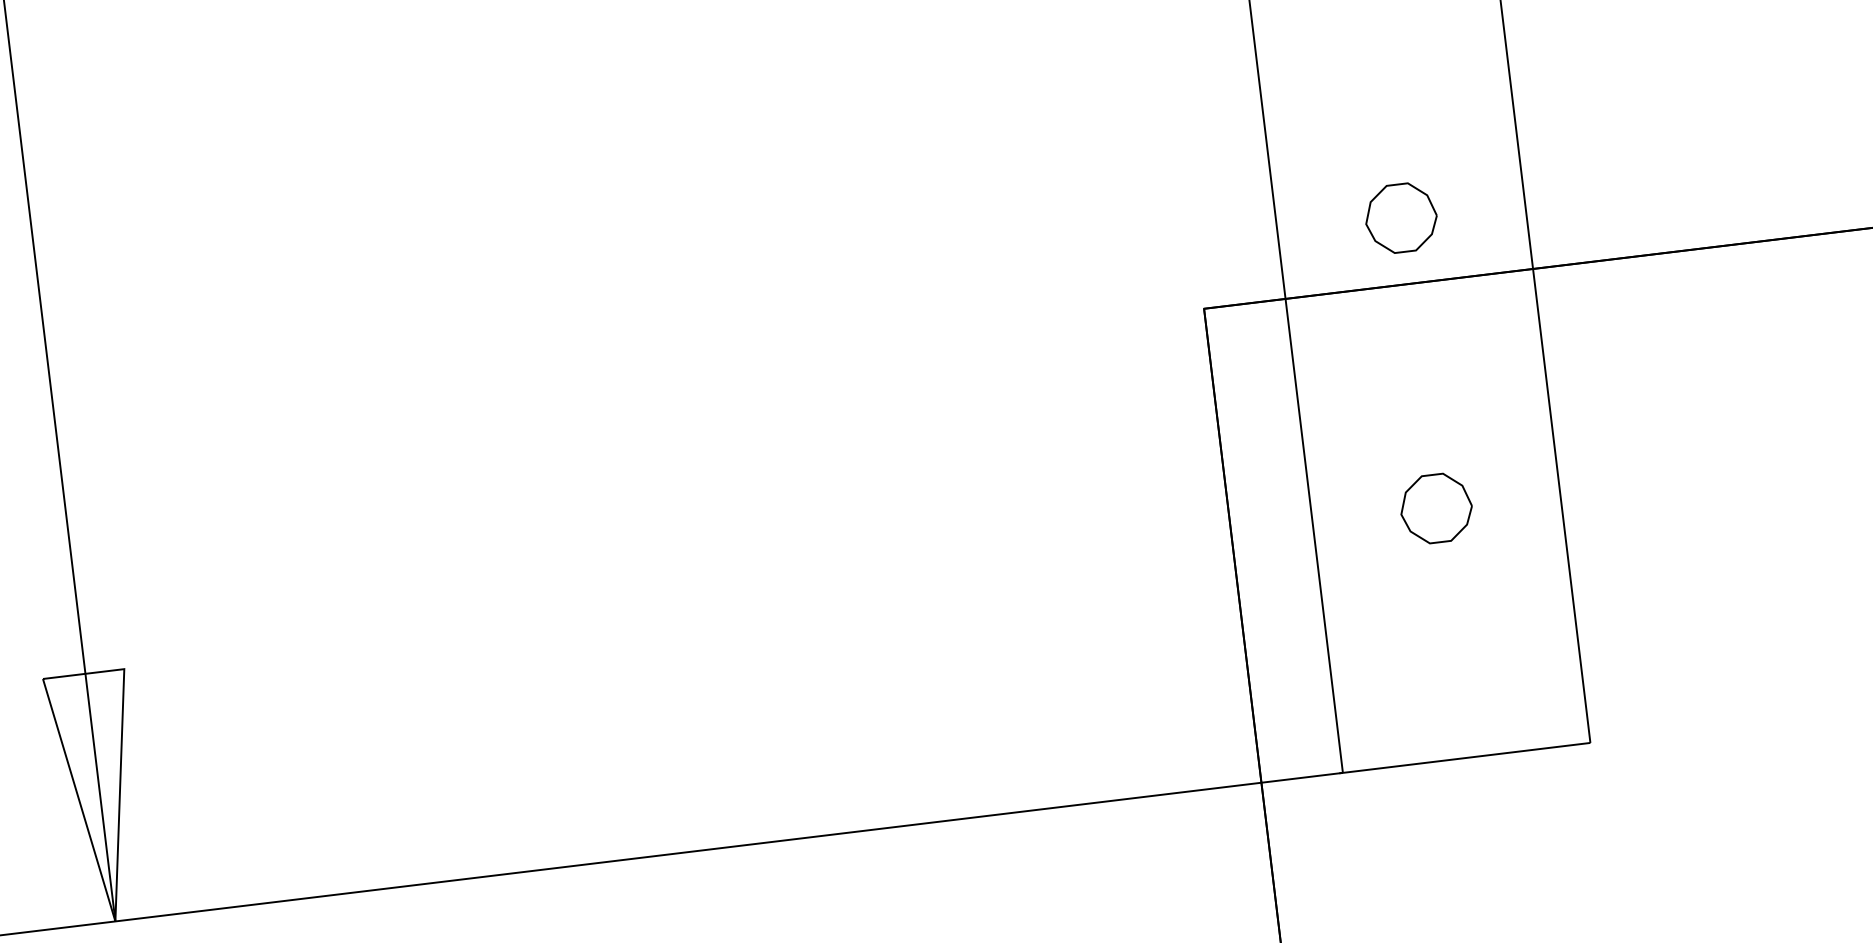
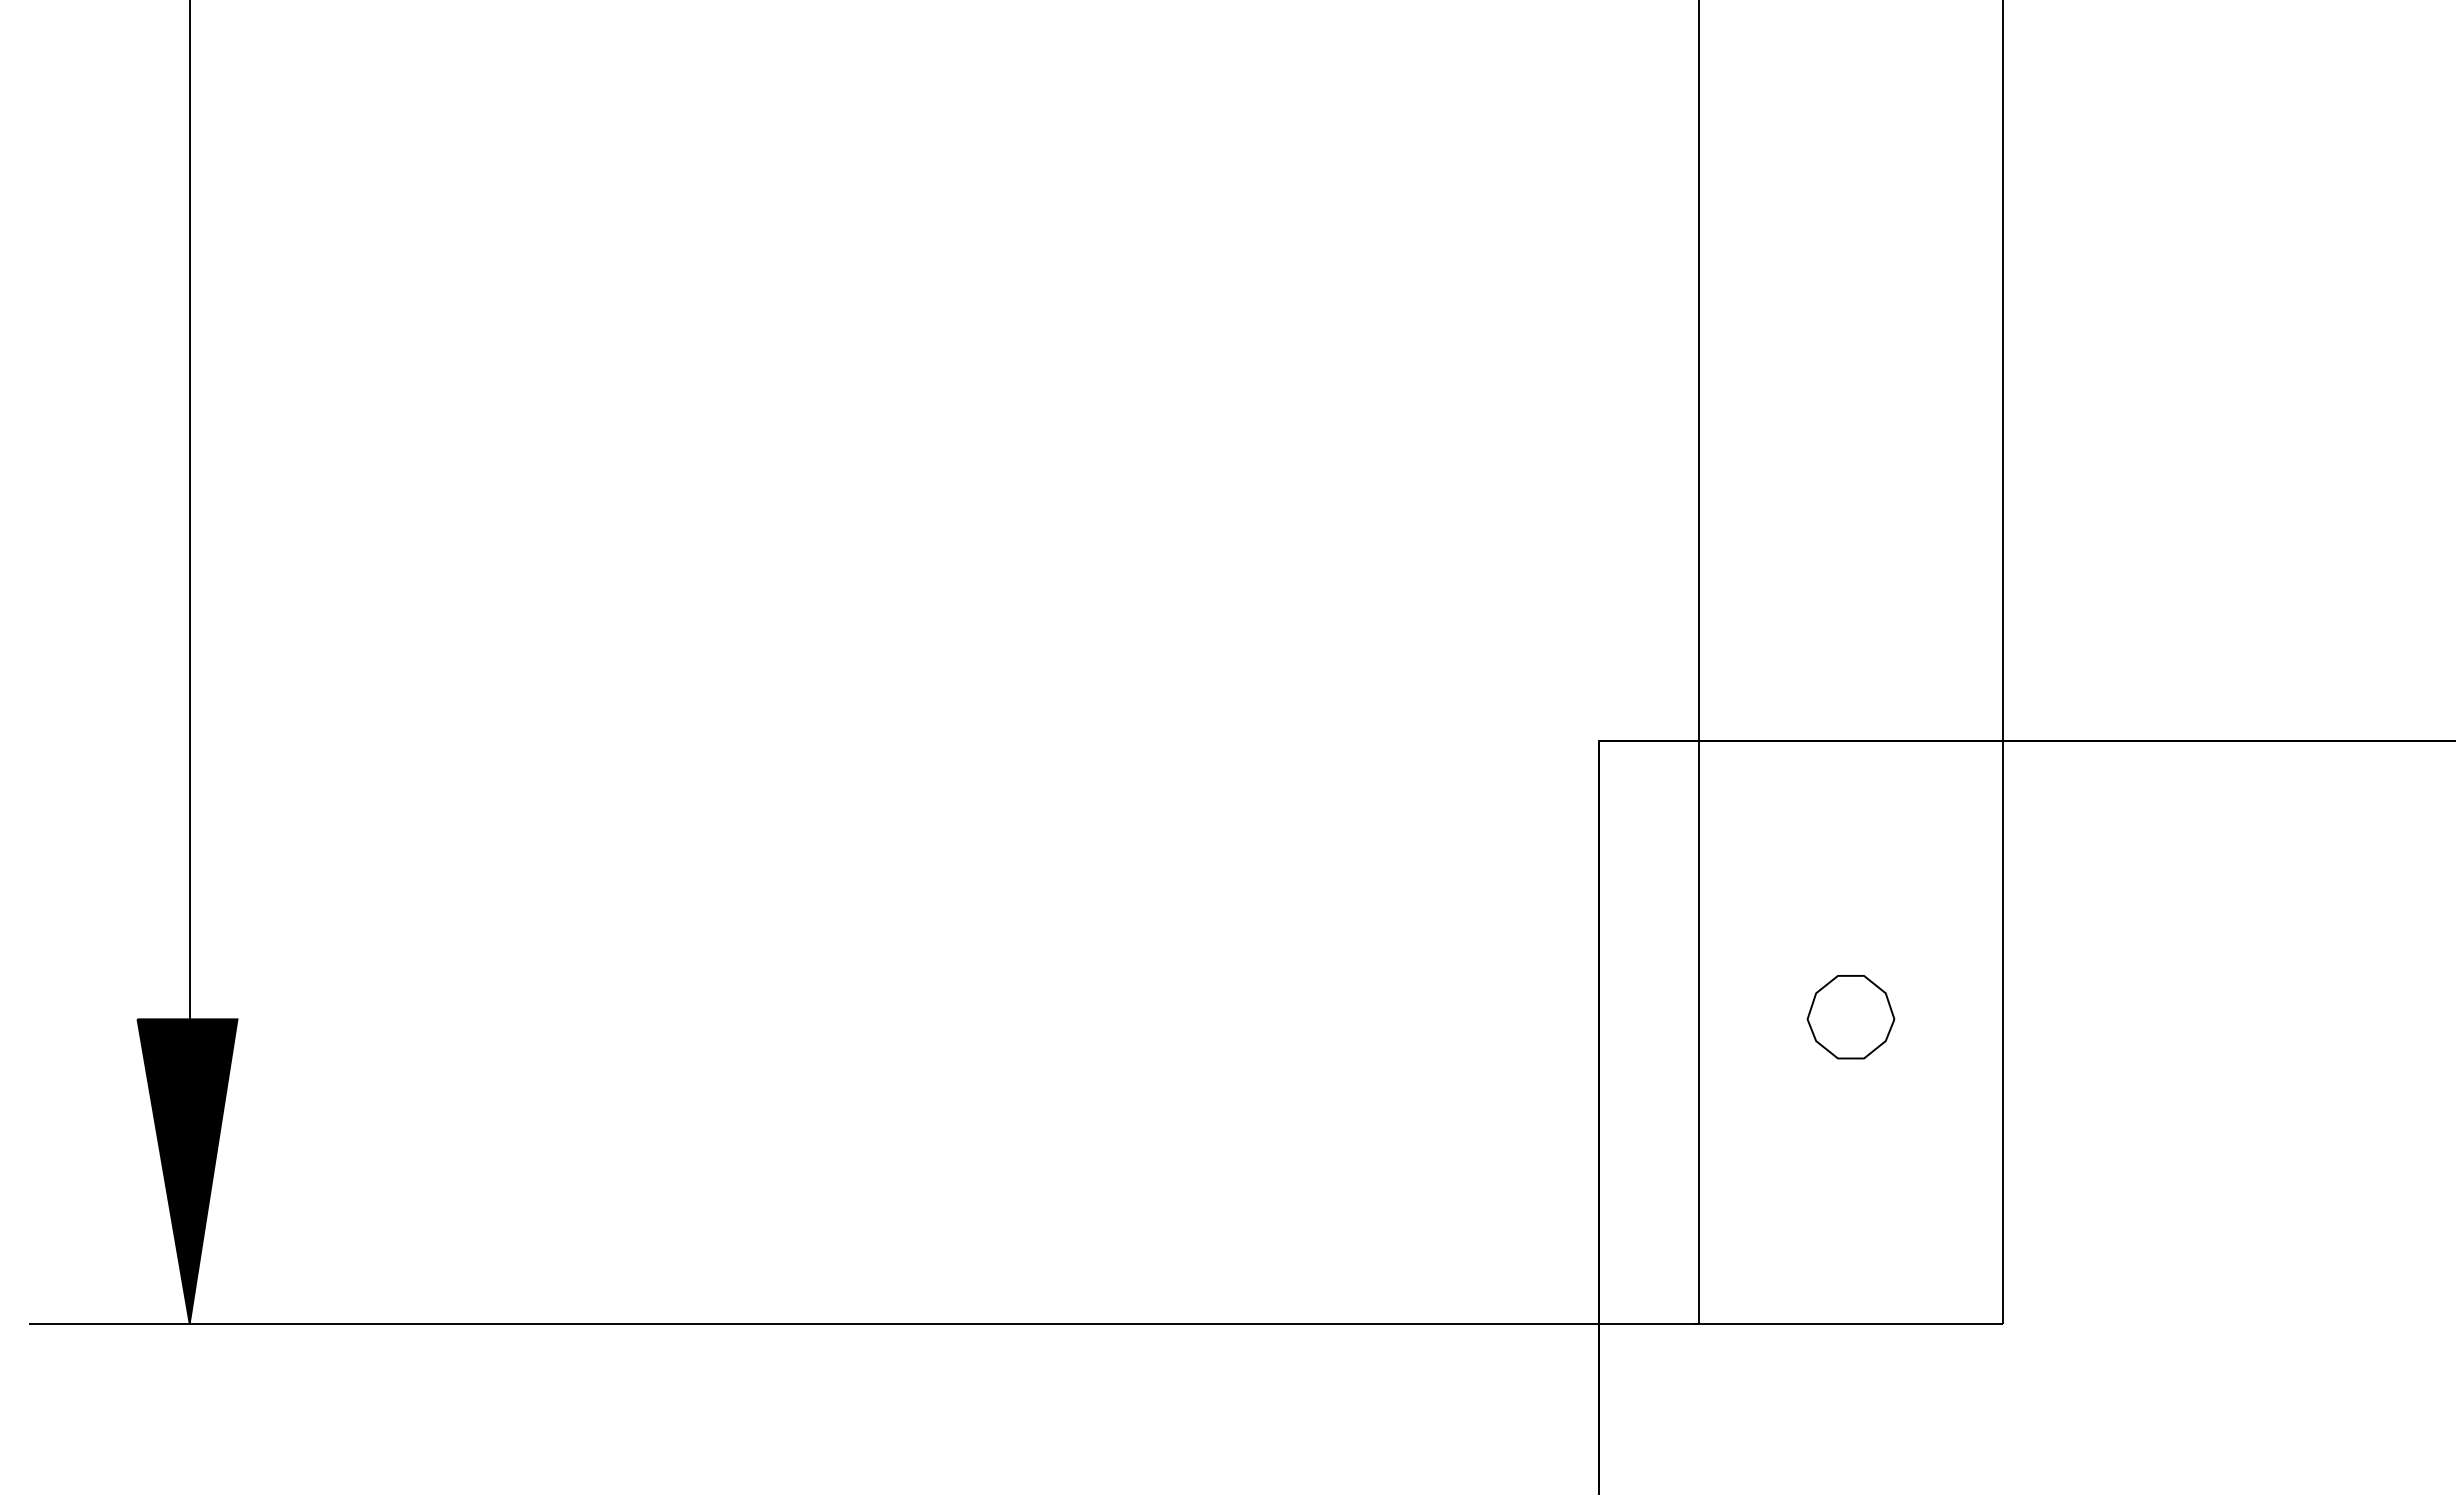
part: (1400, 218) -> (1850, 660), removed
fill: (98, 797) -> (187, 1171), added

